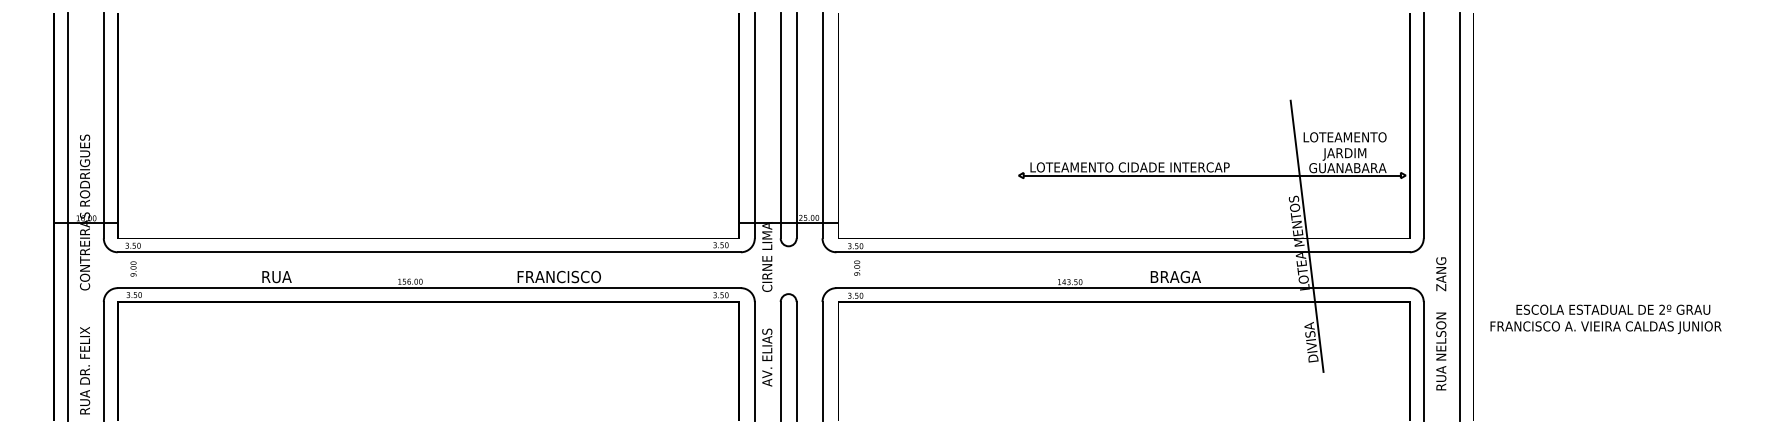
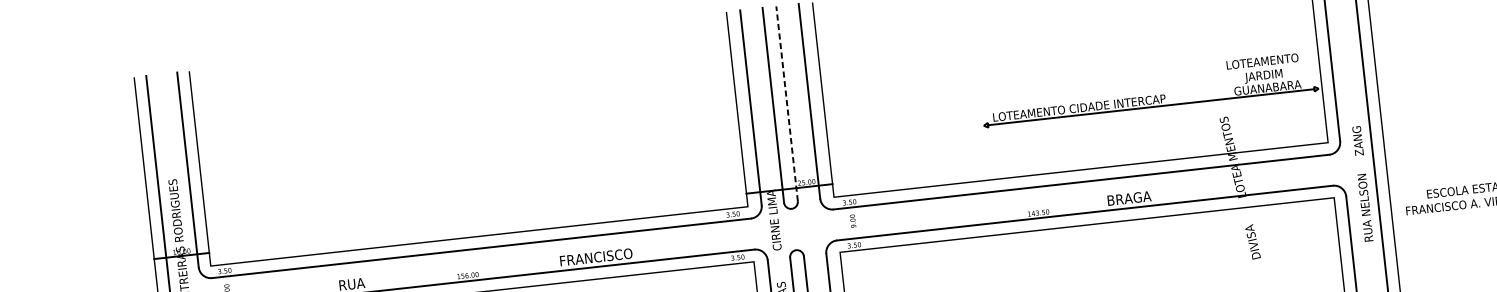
line: (796, 125) -> (786, 103), solid -> dashed
line: (1306, 235) -> (1238, 150), removed
text: (1441, 323) -> (1362, 183), moved

